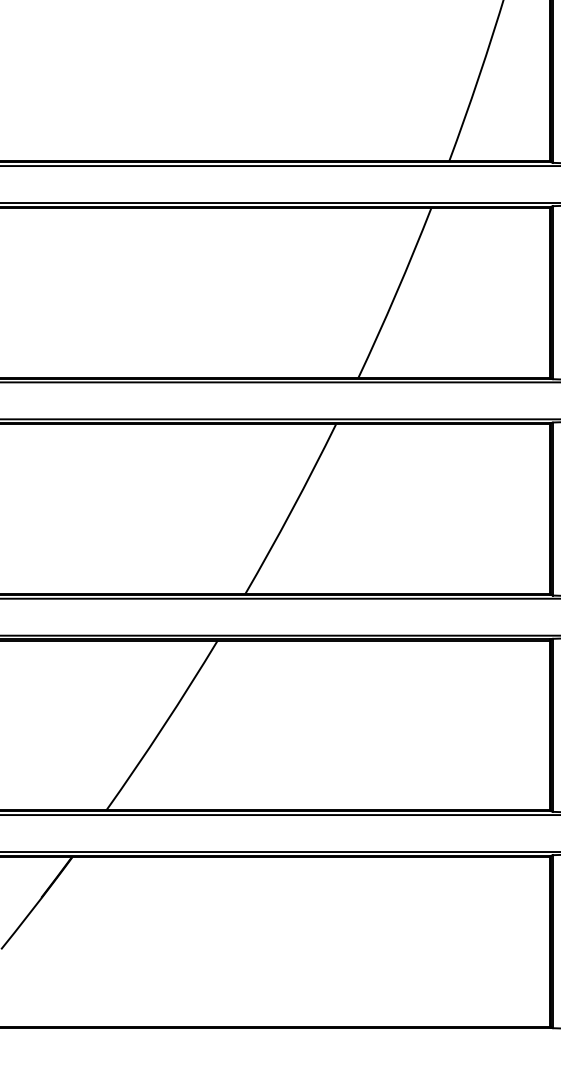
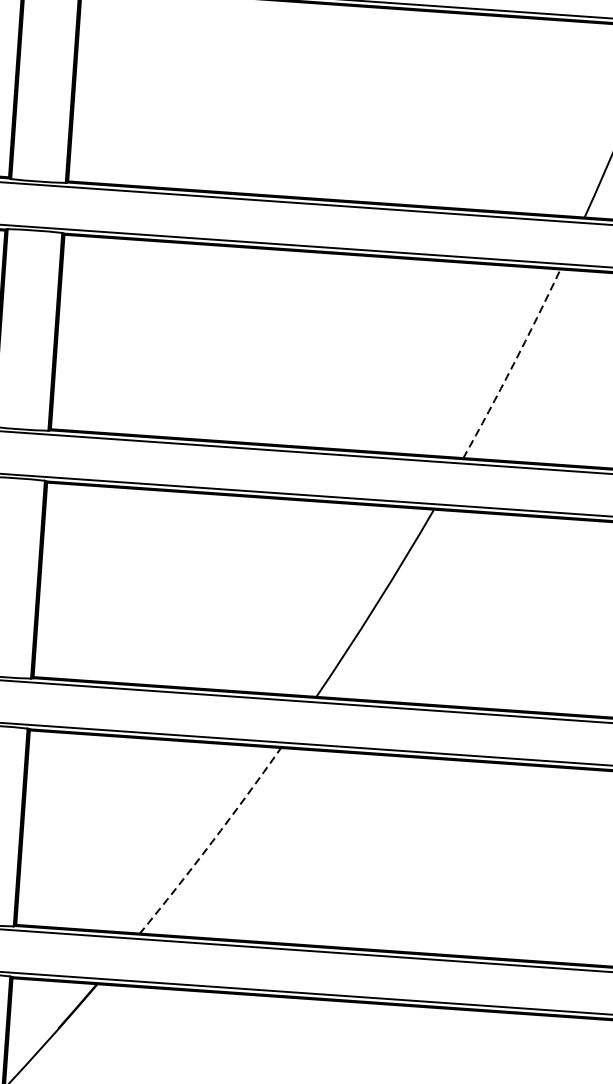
arc: (396, 293) -> (513, 364), solid -> dashed
arc: (163, 726) -> (211, 842), solid -> dashed

